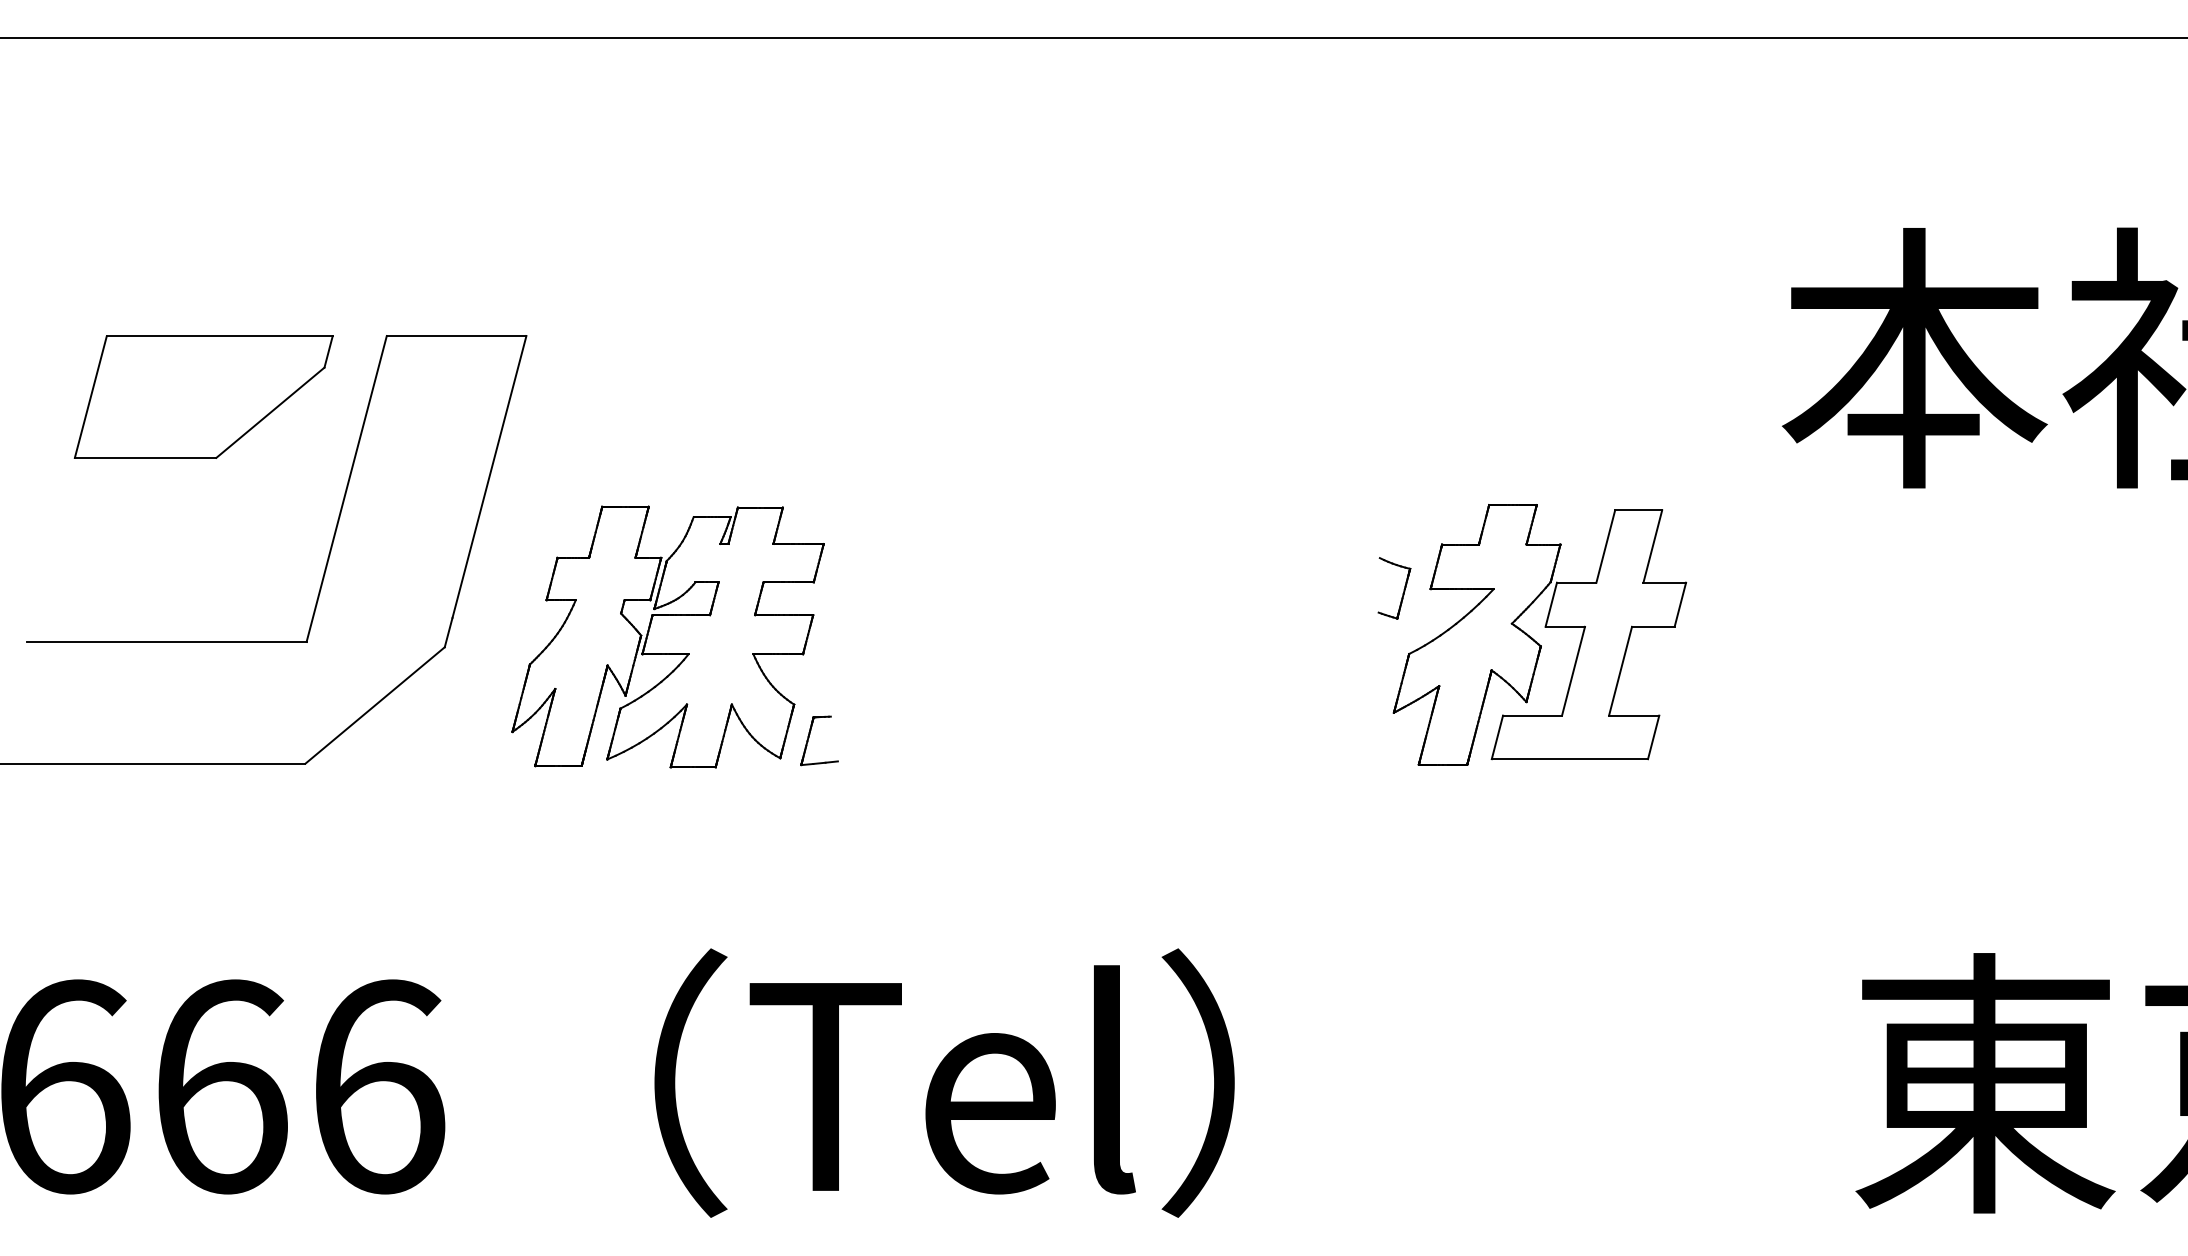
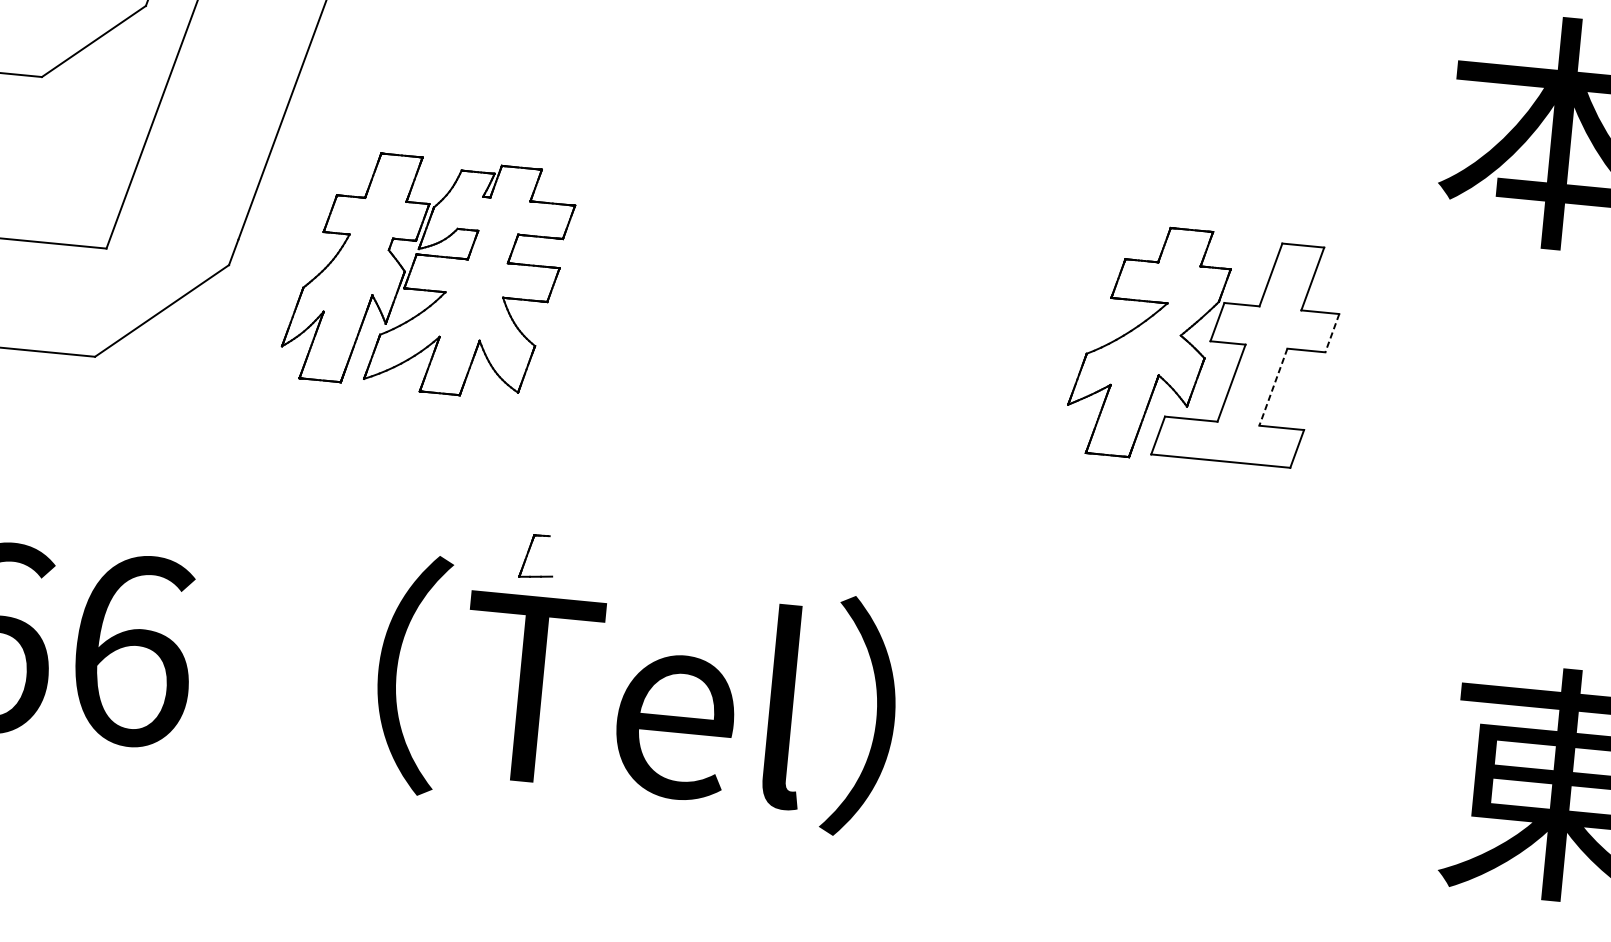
part: (1403, 589) -> (1087, 295), removed
line: (1680, 604) -> (1332, 332), solid -> dashed
line: (1620, 671) -> (1273, 387), solid -> dashed
part: (809, 738) -> (528, 553), moved

